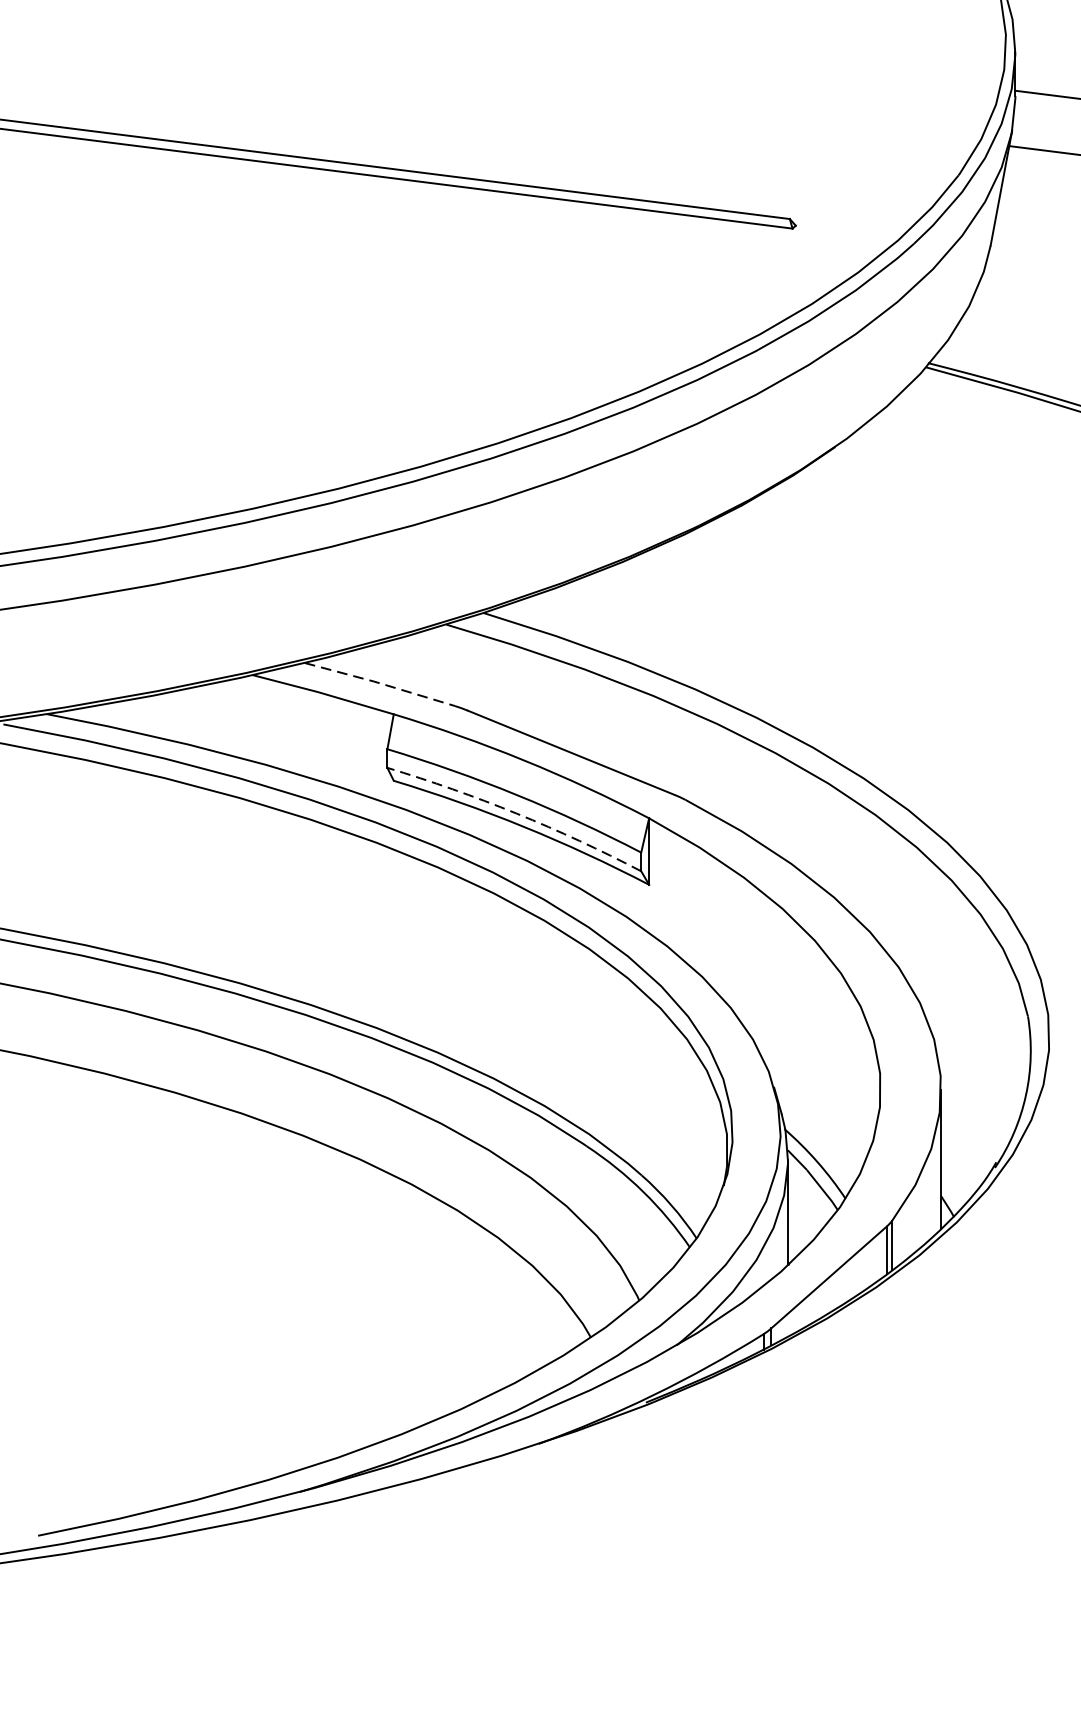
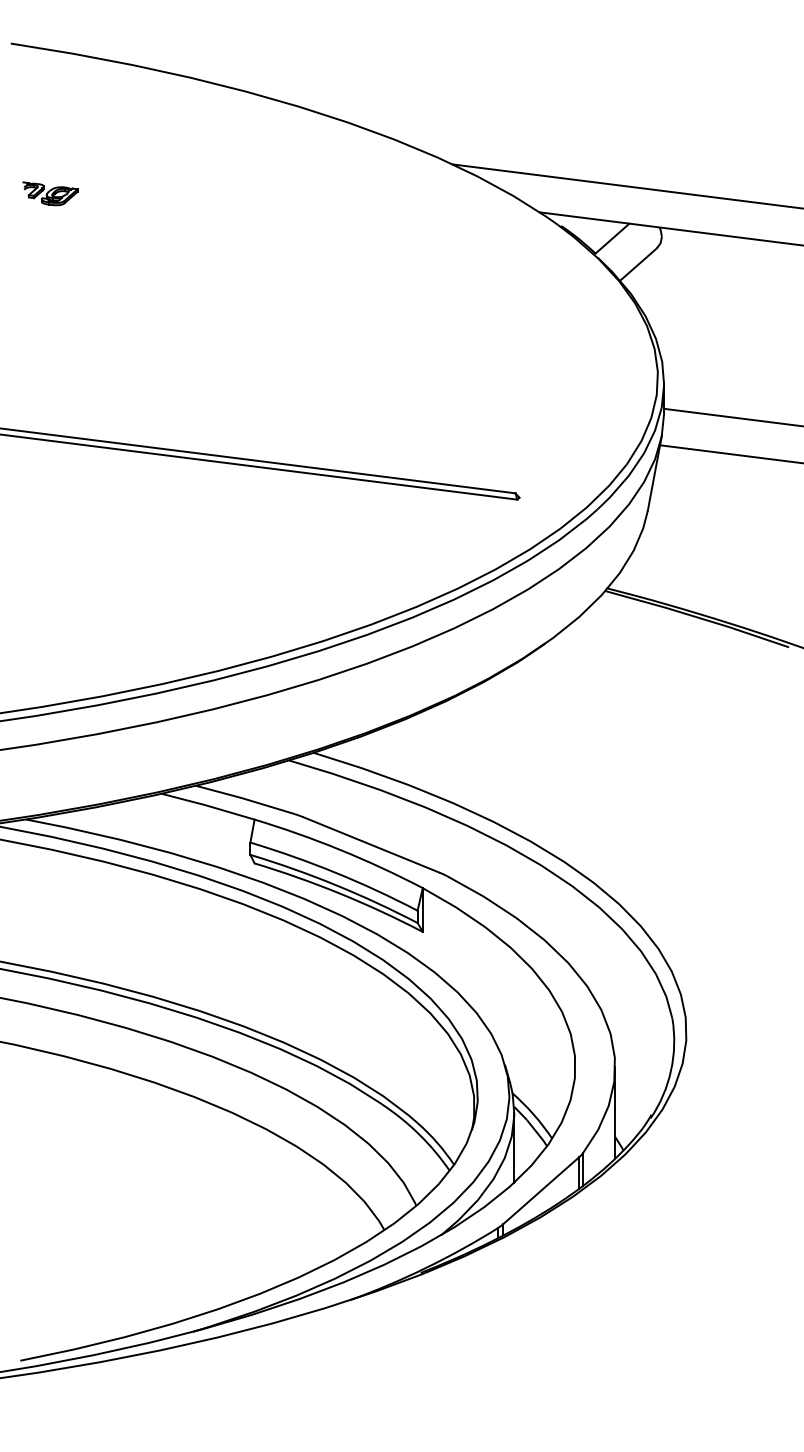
line: (379, 683) -> (245, 799), dashed -> solid
arc: (516, 814) -> (335, 885), dashed -> solid

